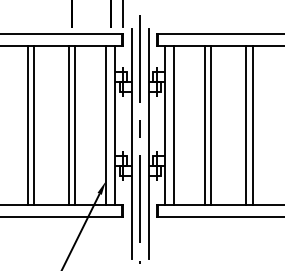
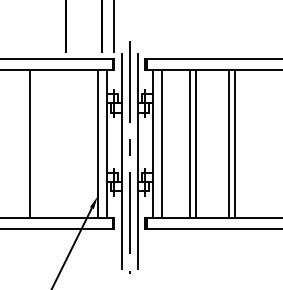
line: (27, 125) -> (24, 144), removed
line: (69, 125) -> (63, 144), removed
line: (75, 125) -> (69, 144), removed

